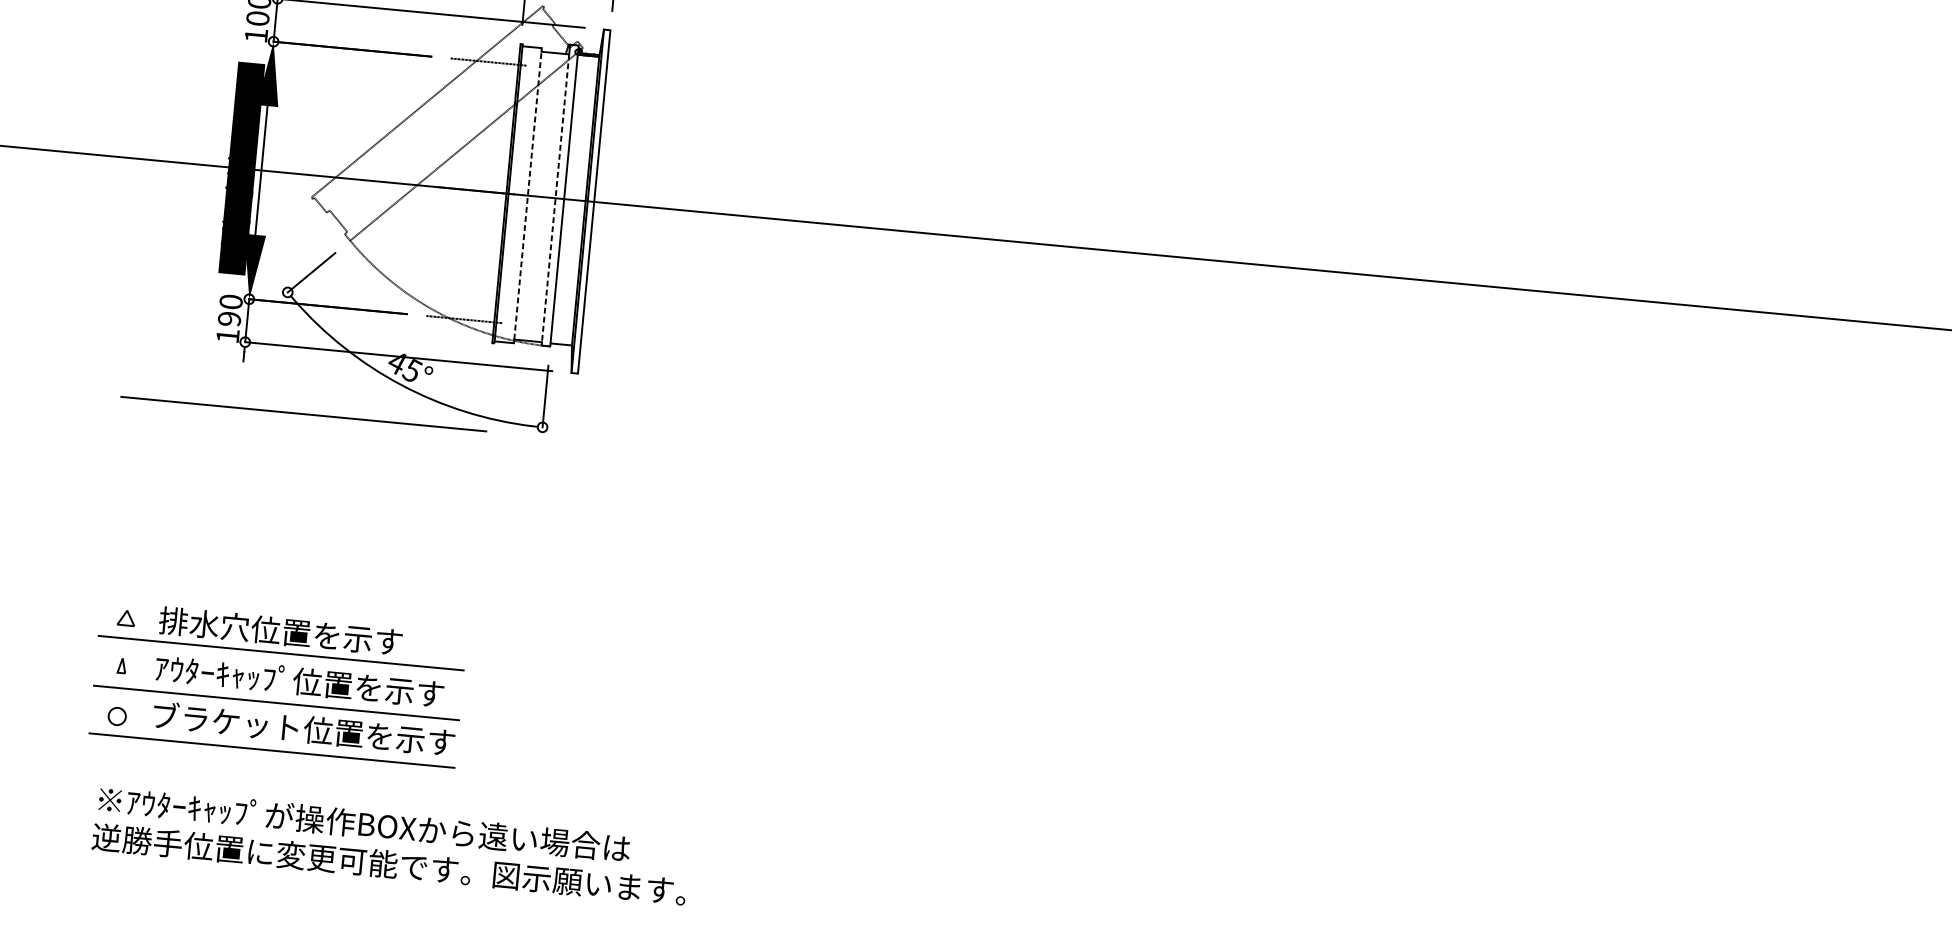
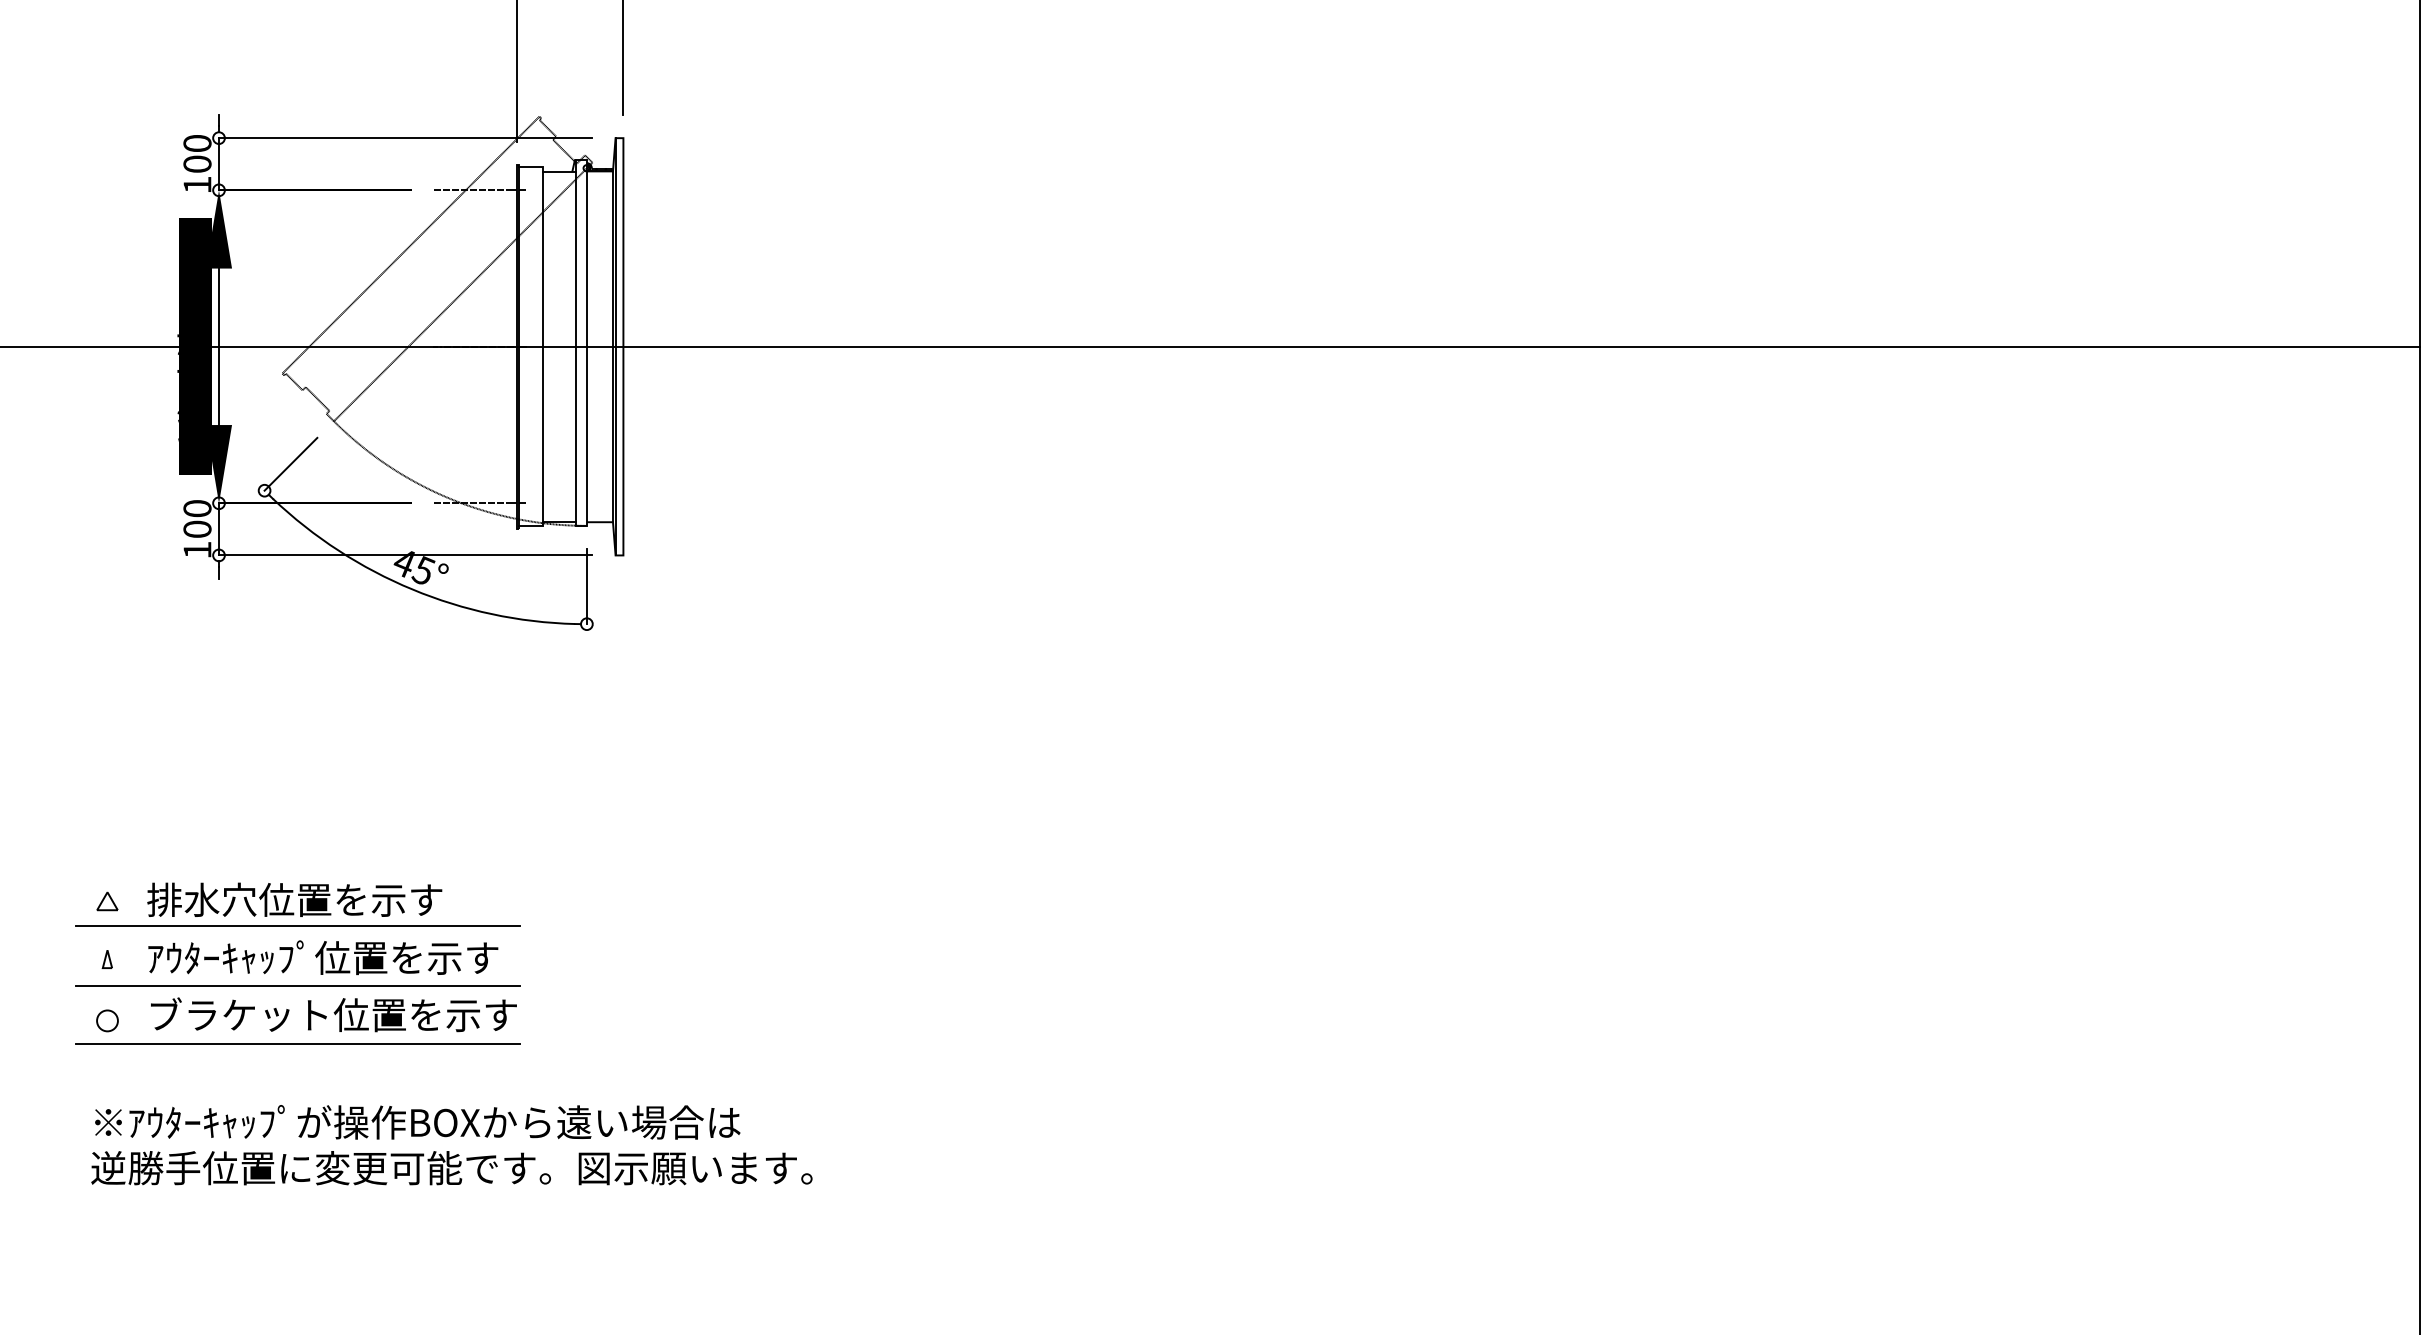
line: (527, 195) -> (542, 346), dashed -> solid
line: (555, 198) -> (576, 346), dashed -> solid
text: (229, 318) -> (197, 528), 190 -> 100
line: (303, 413) -> (297, 634), removed

